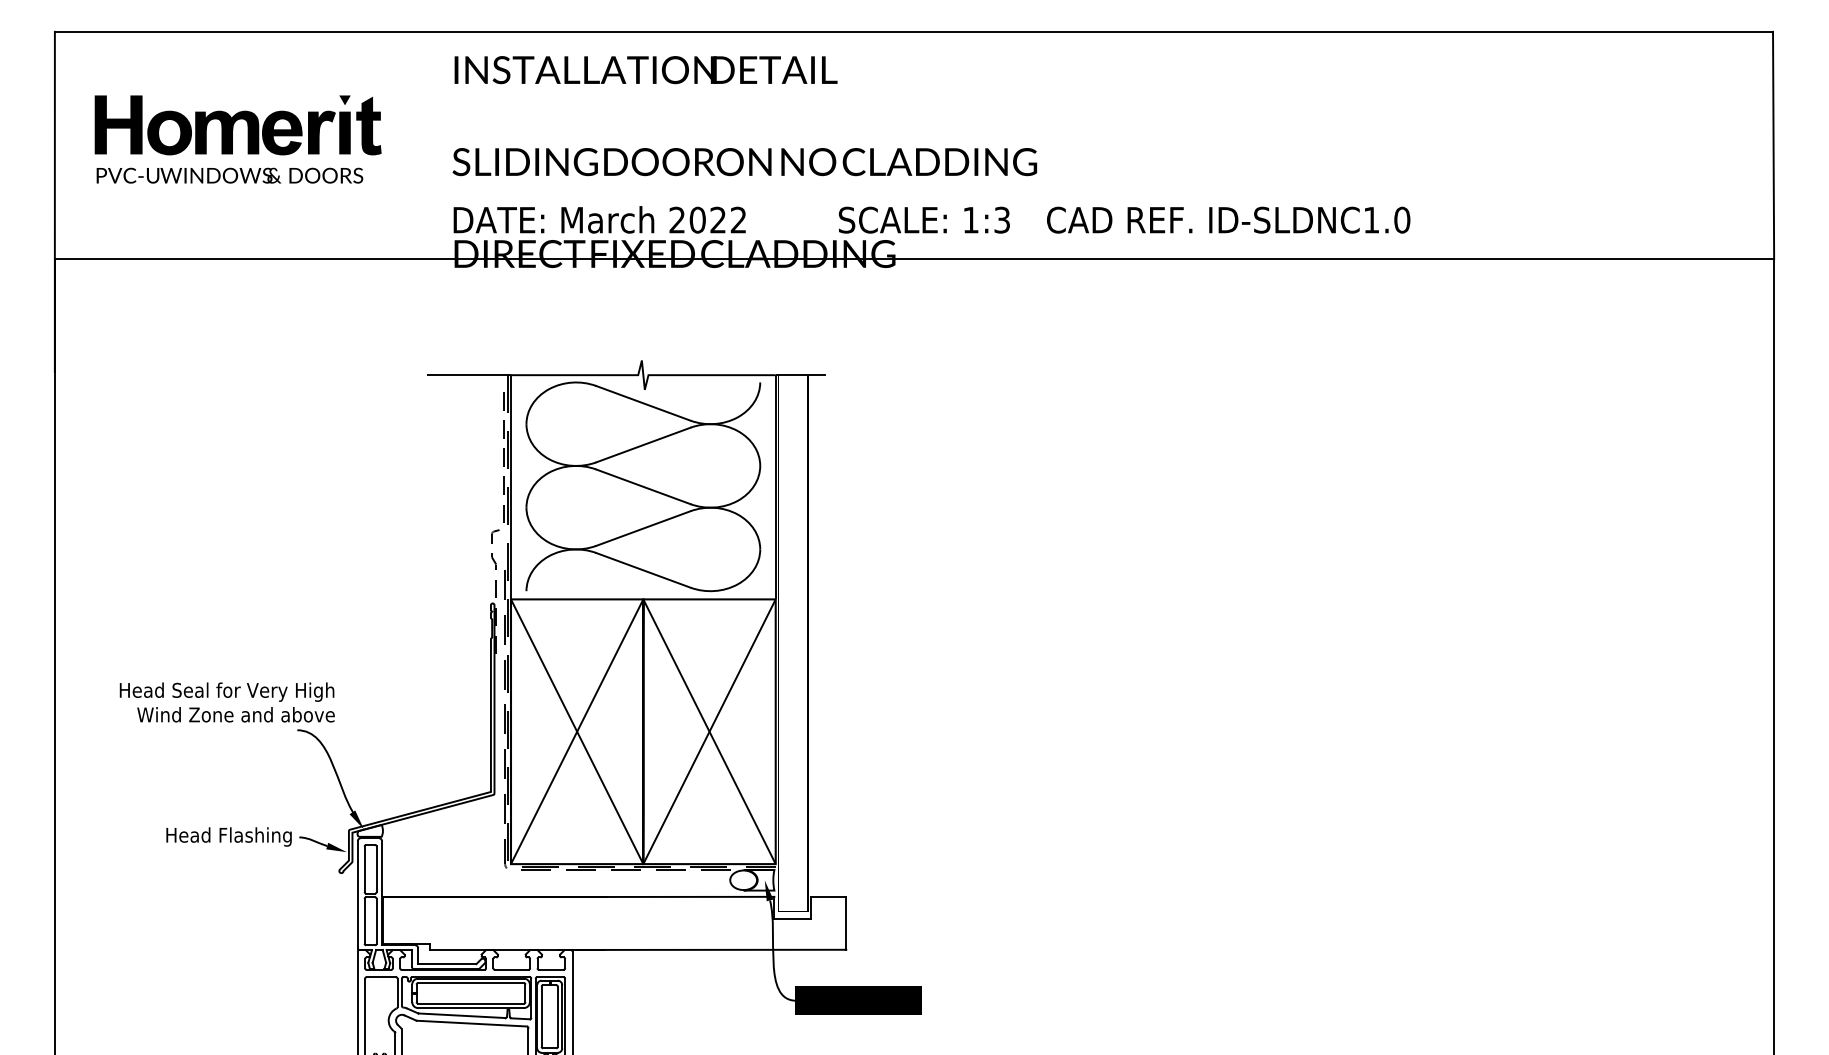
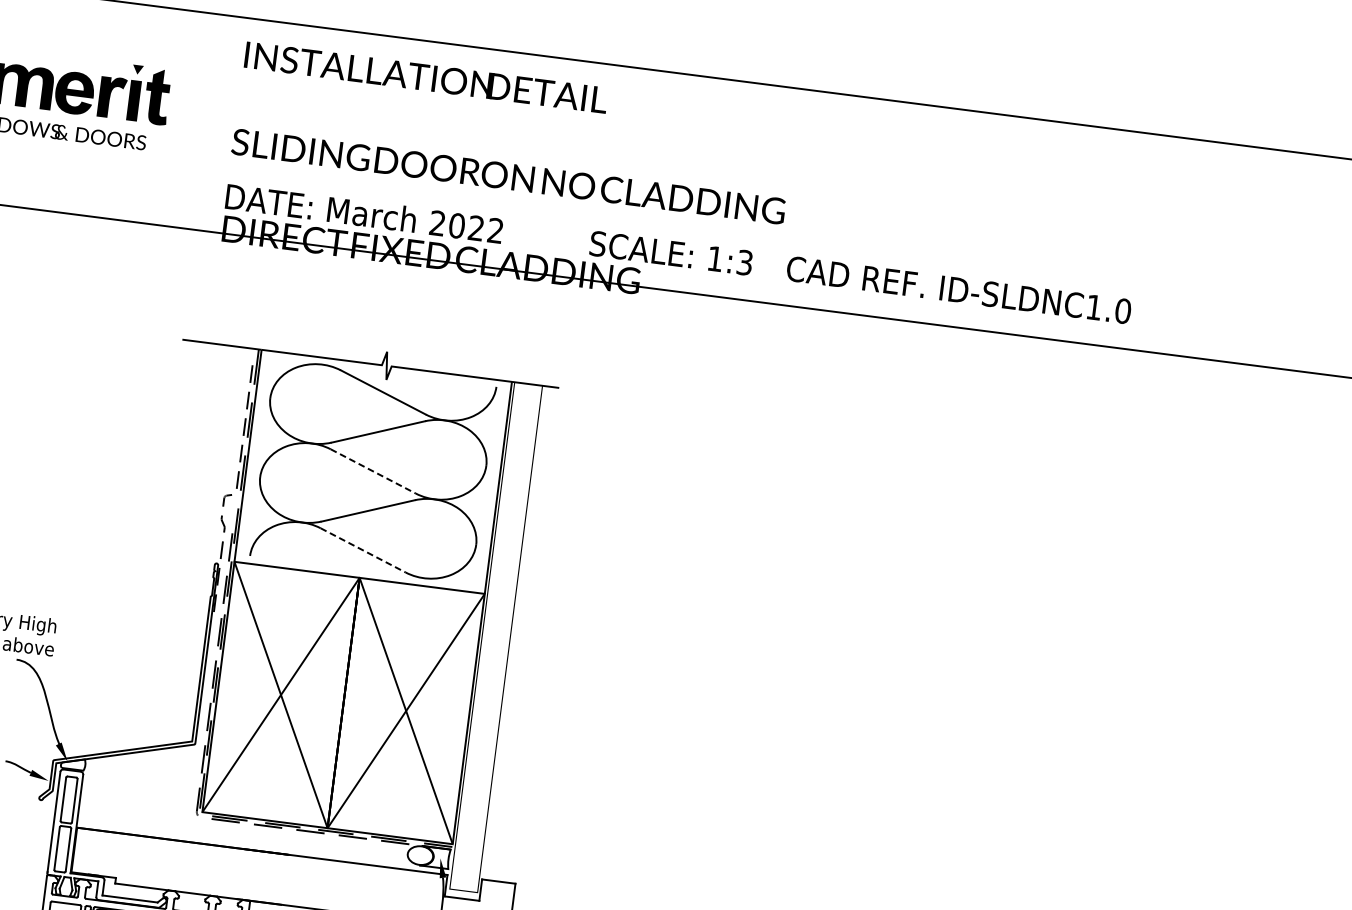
line: (643, 486) -> (373, 471), solid -> dashed
line: (643, 570) -> (363, 550), solid -> dashed

